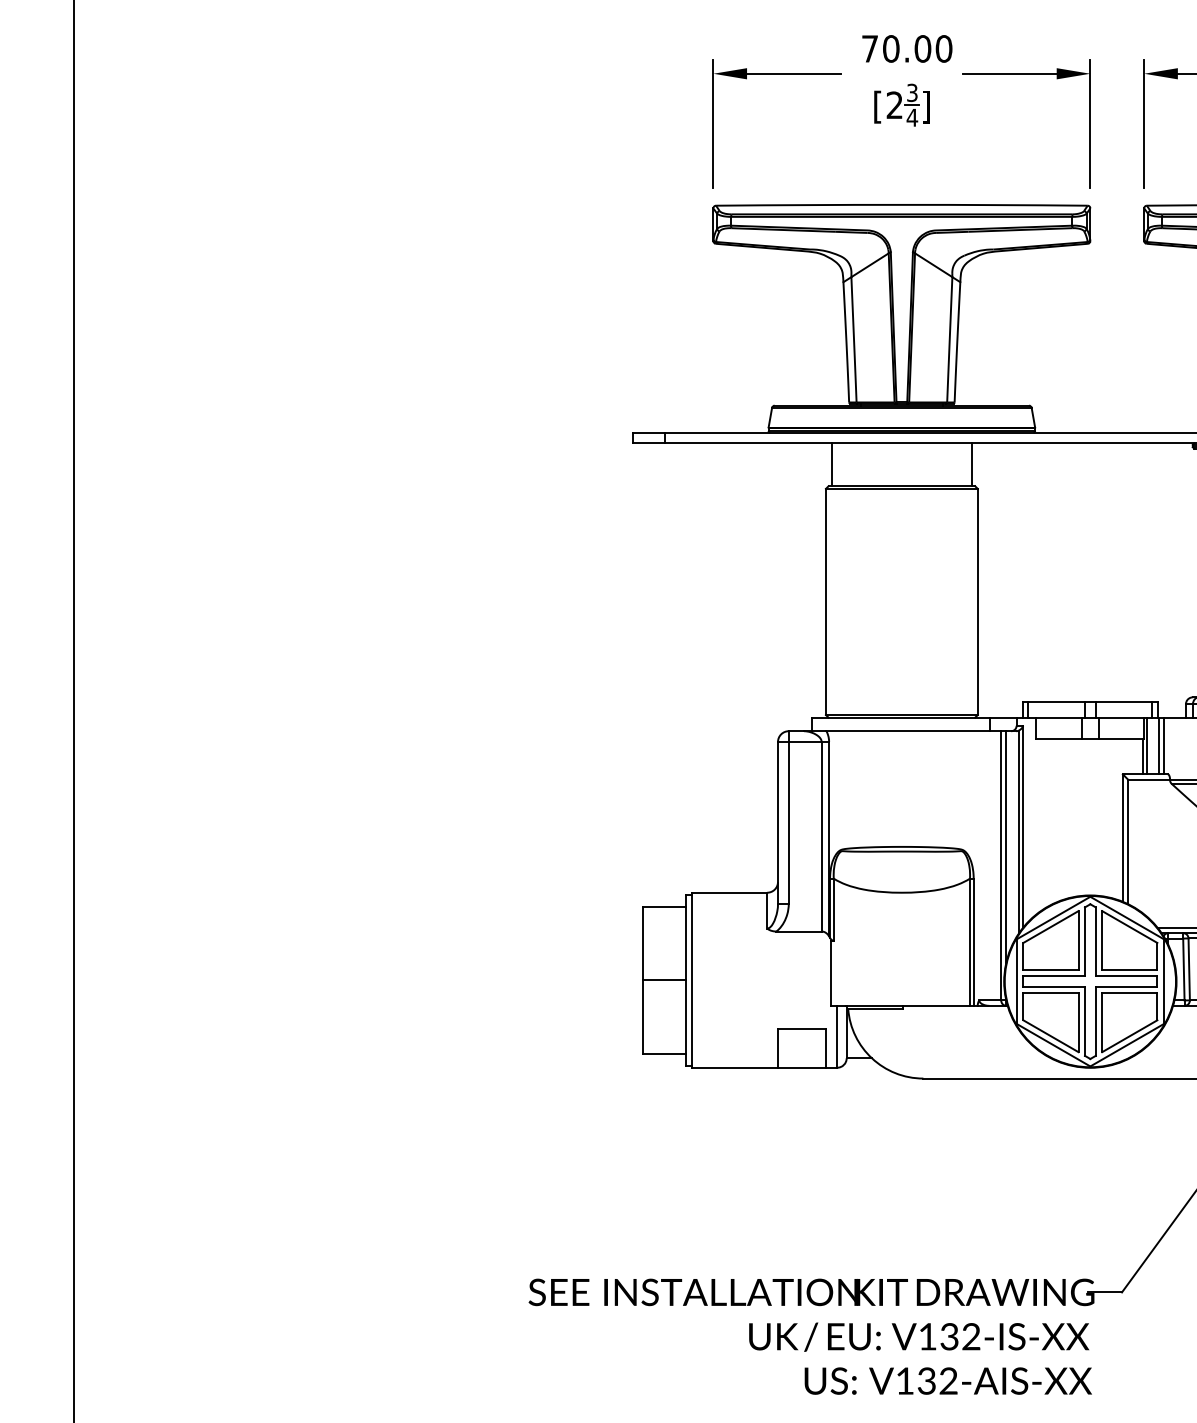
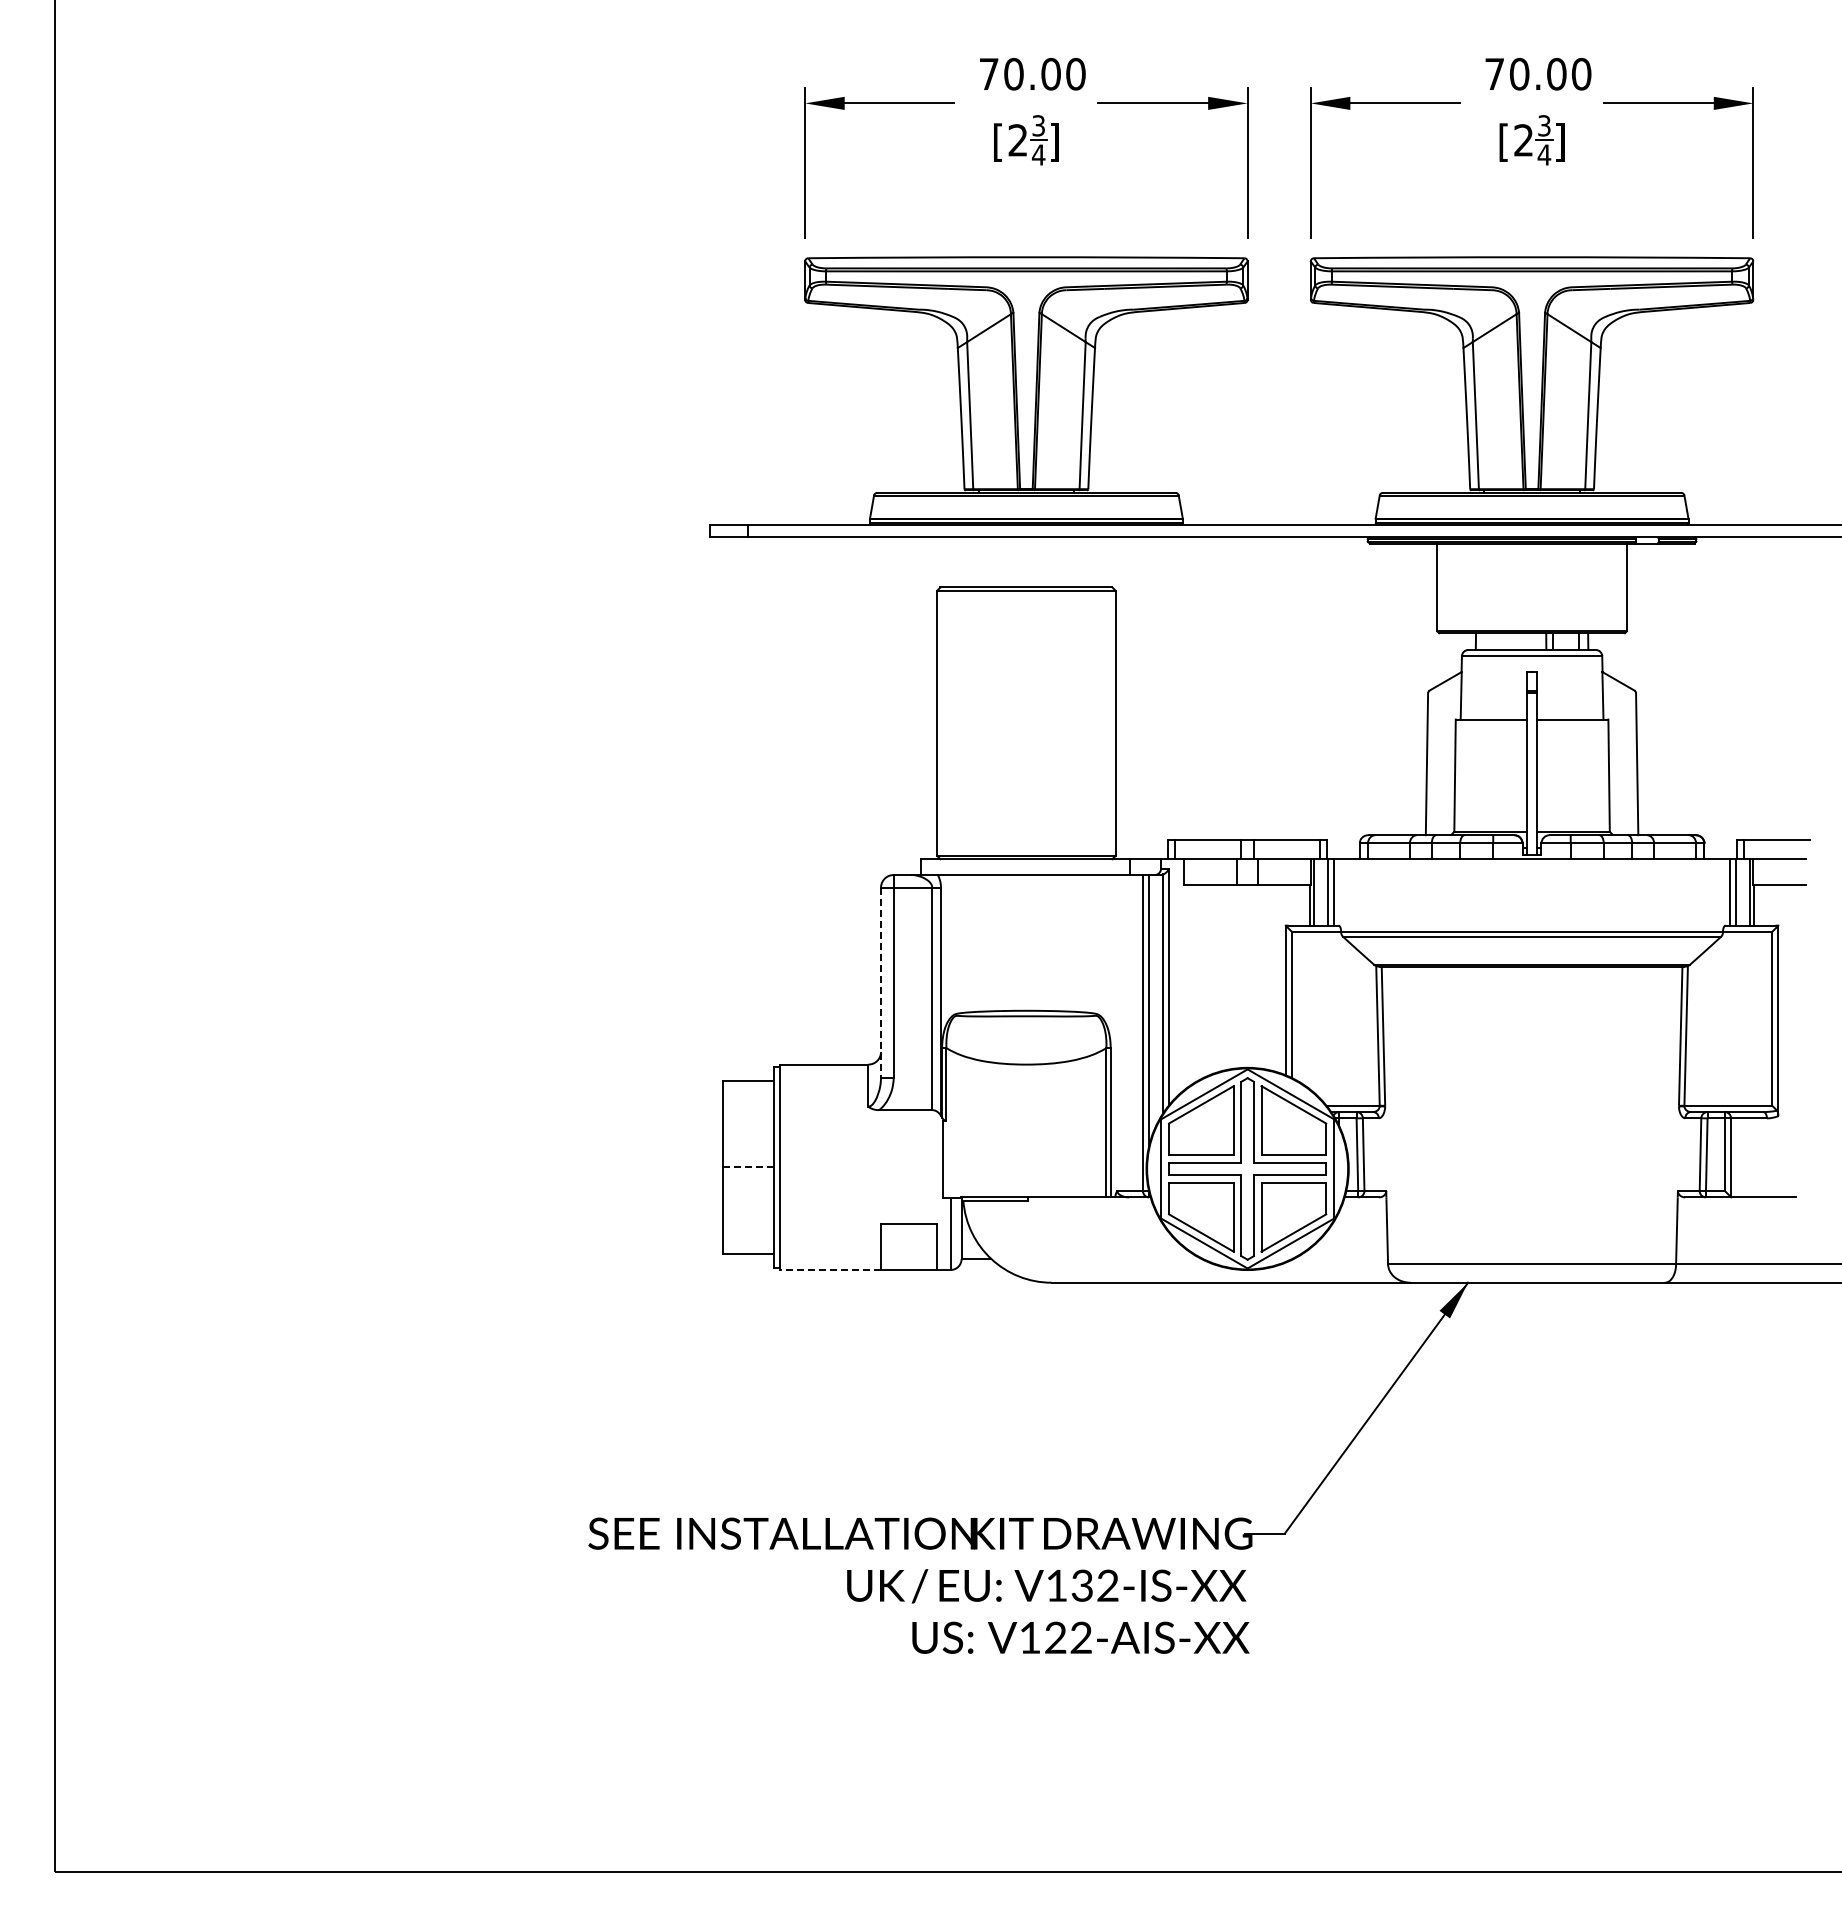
line: (832, 464) -> (944, 562), removed
line: (971, 464) -> (1108, 562), removed
line: (778, 823) -> (881, 983), solid -> dashed
line: (665, 980) -> (748, 1167), solid -> dashed
line: (734, 1068) -> (830, 1270), solid -> dashed
text: (926, 1381) -> (1055, 1638), V132-AIS-XX -> V122-AIS-XX

